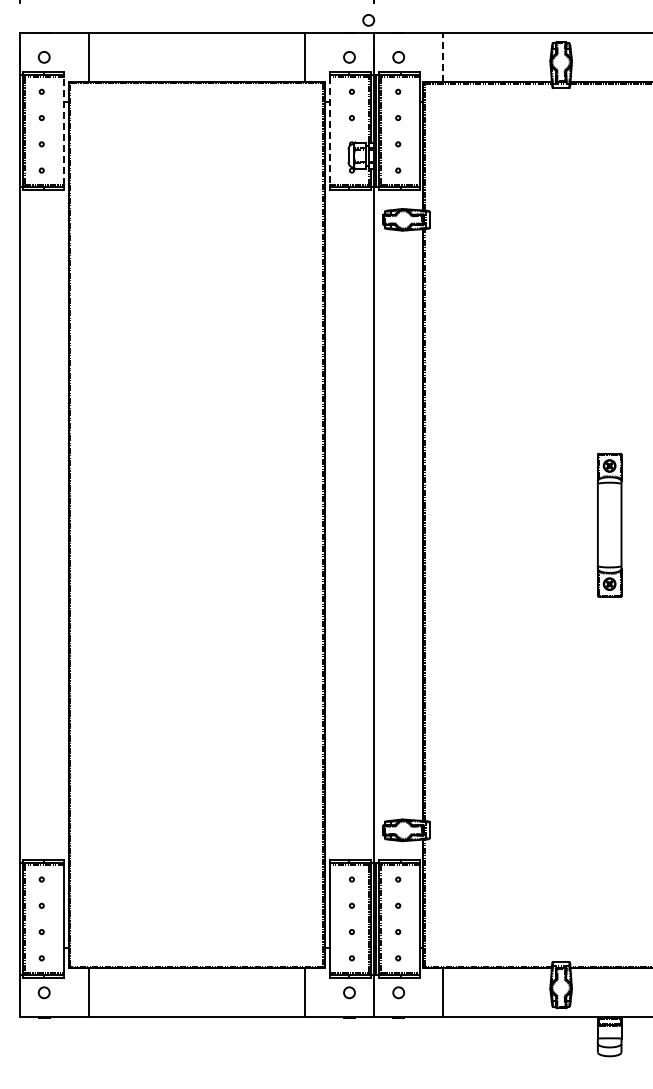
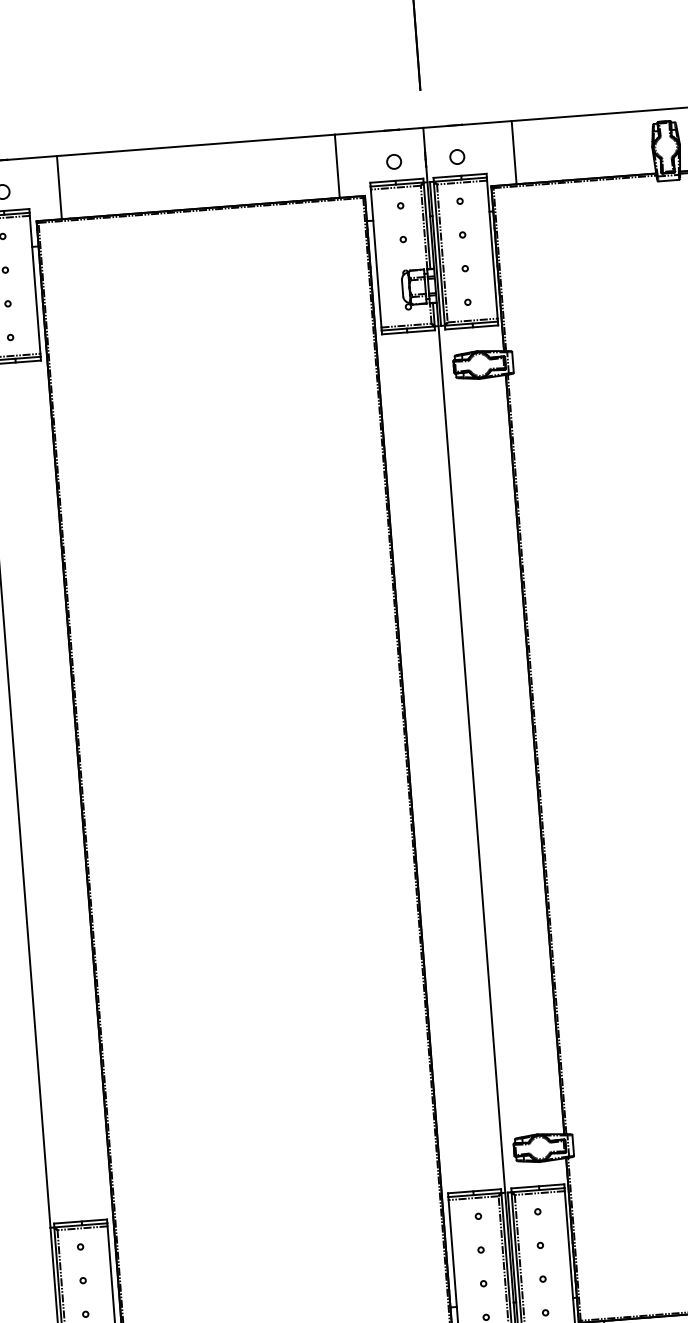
circle: (368, 20) -> (414, 112), removed
line: (443, 57) -> (514, 152), dashed -> solid
line: (63, 131) -> (34, 285), dashed -> solid
line: (329, 131) -> (375, 258), dashed -> solid

